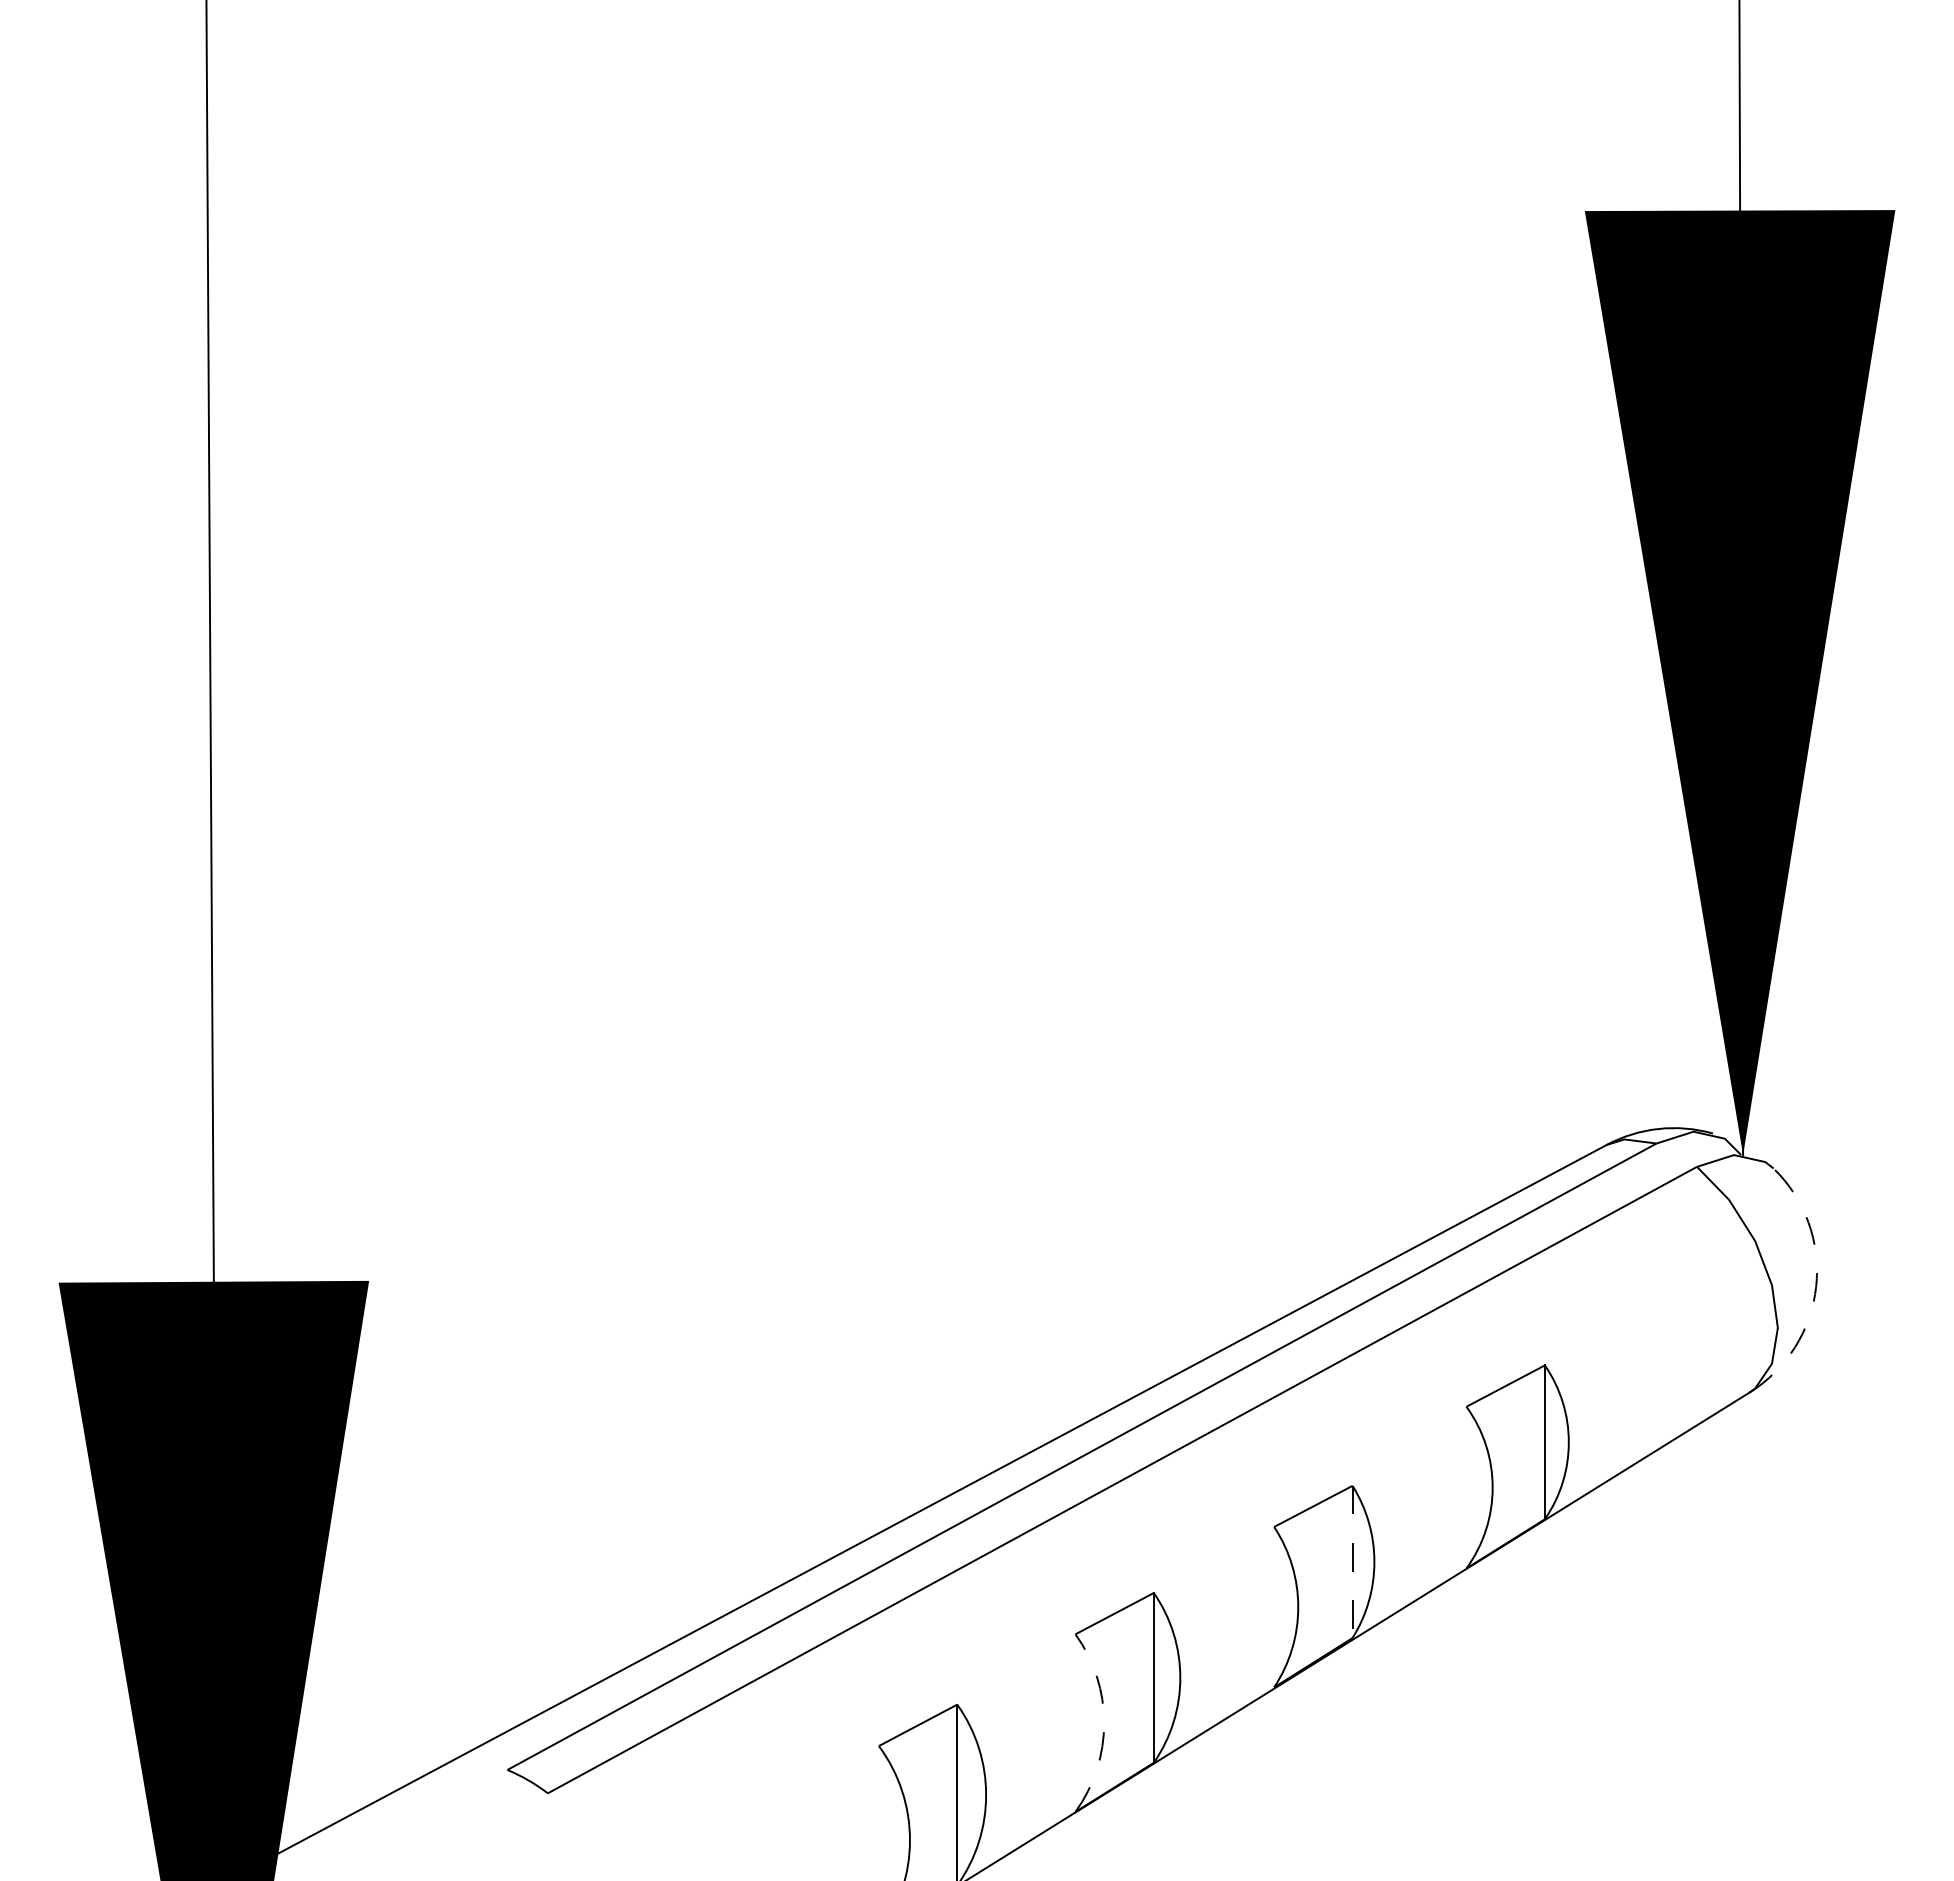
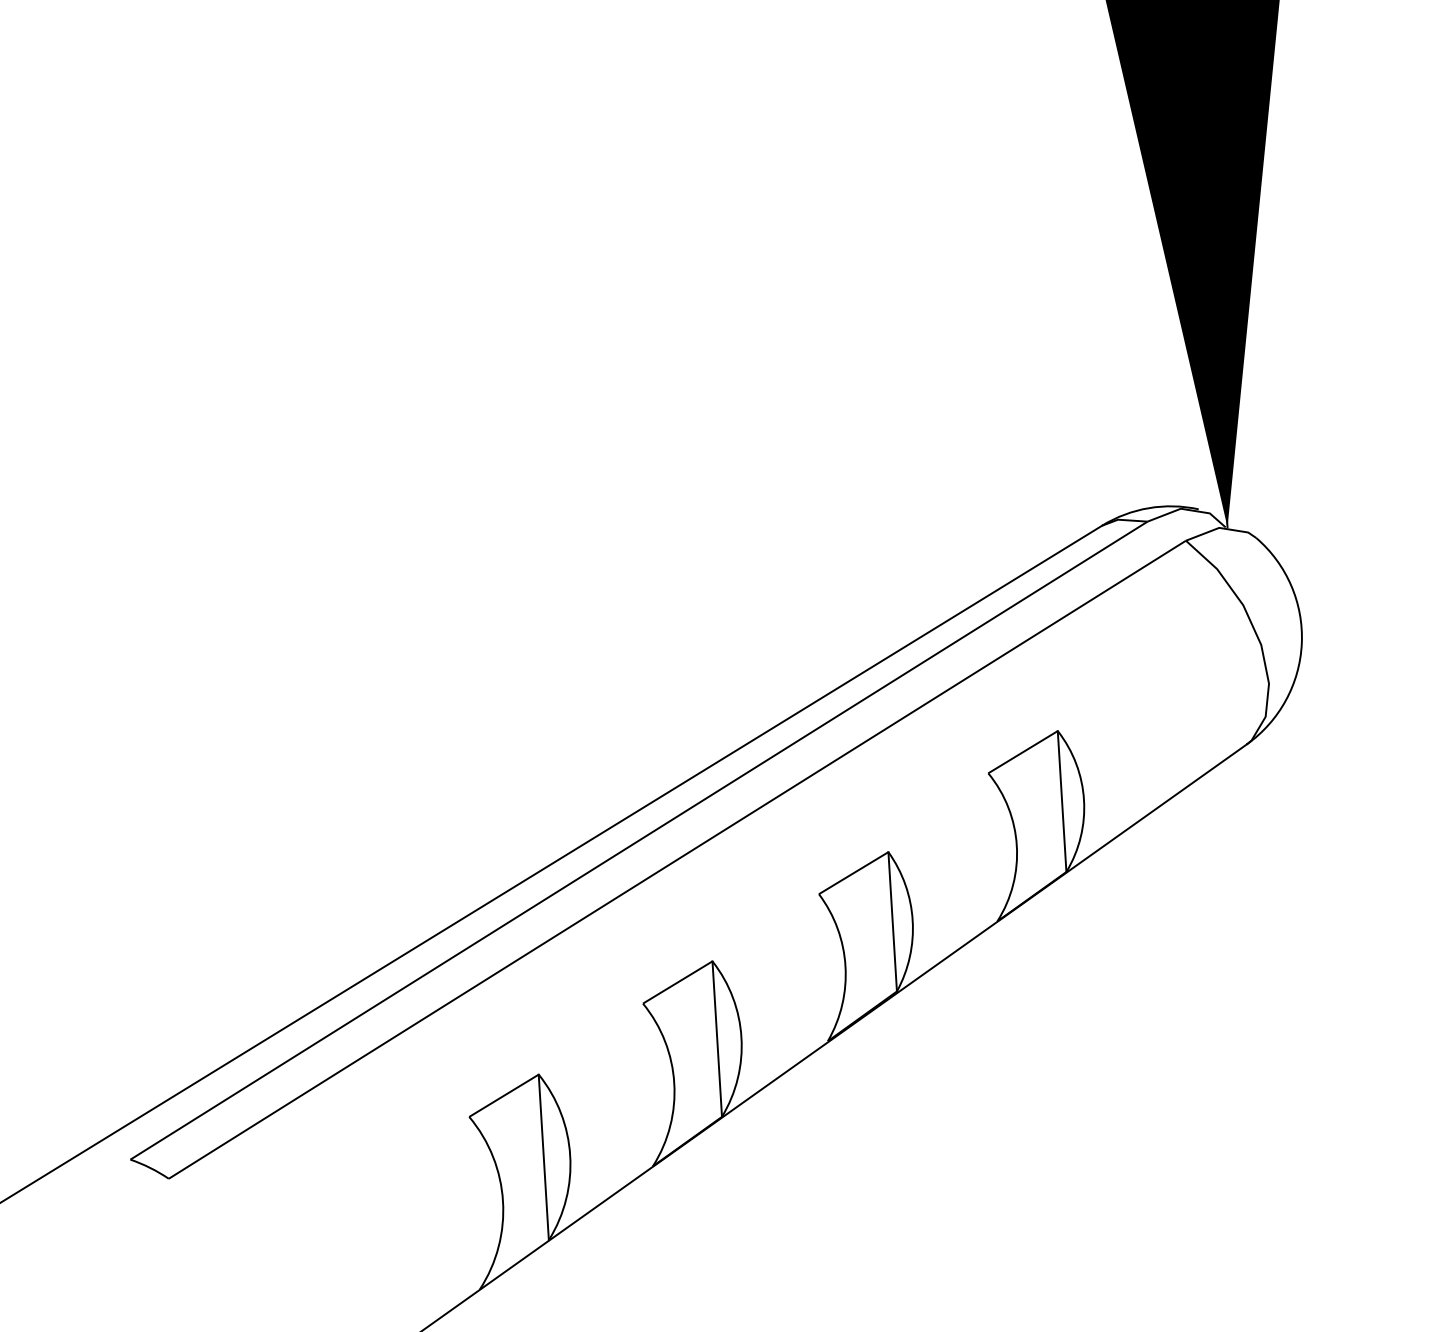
arc: (1816, 1286) -> (1302, 643), dashed -> solid
line: (1352, 1562) -> (892, 922), dashed -> solid
arc: (1104, 1723) -> (674, 1083), dashed -> solid

